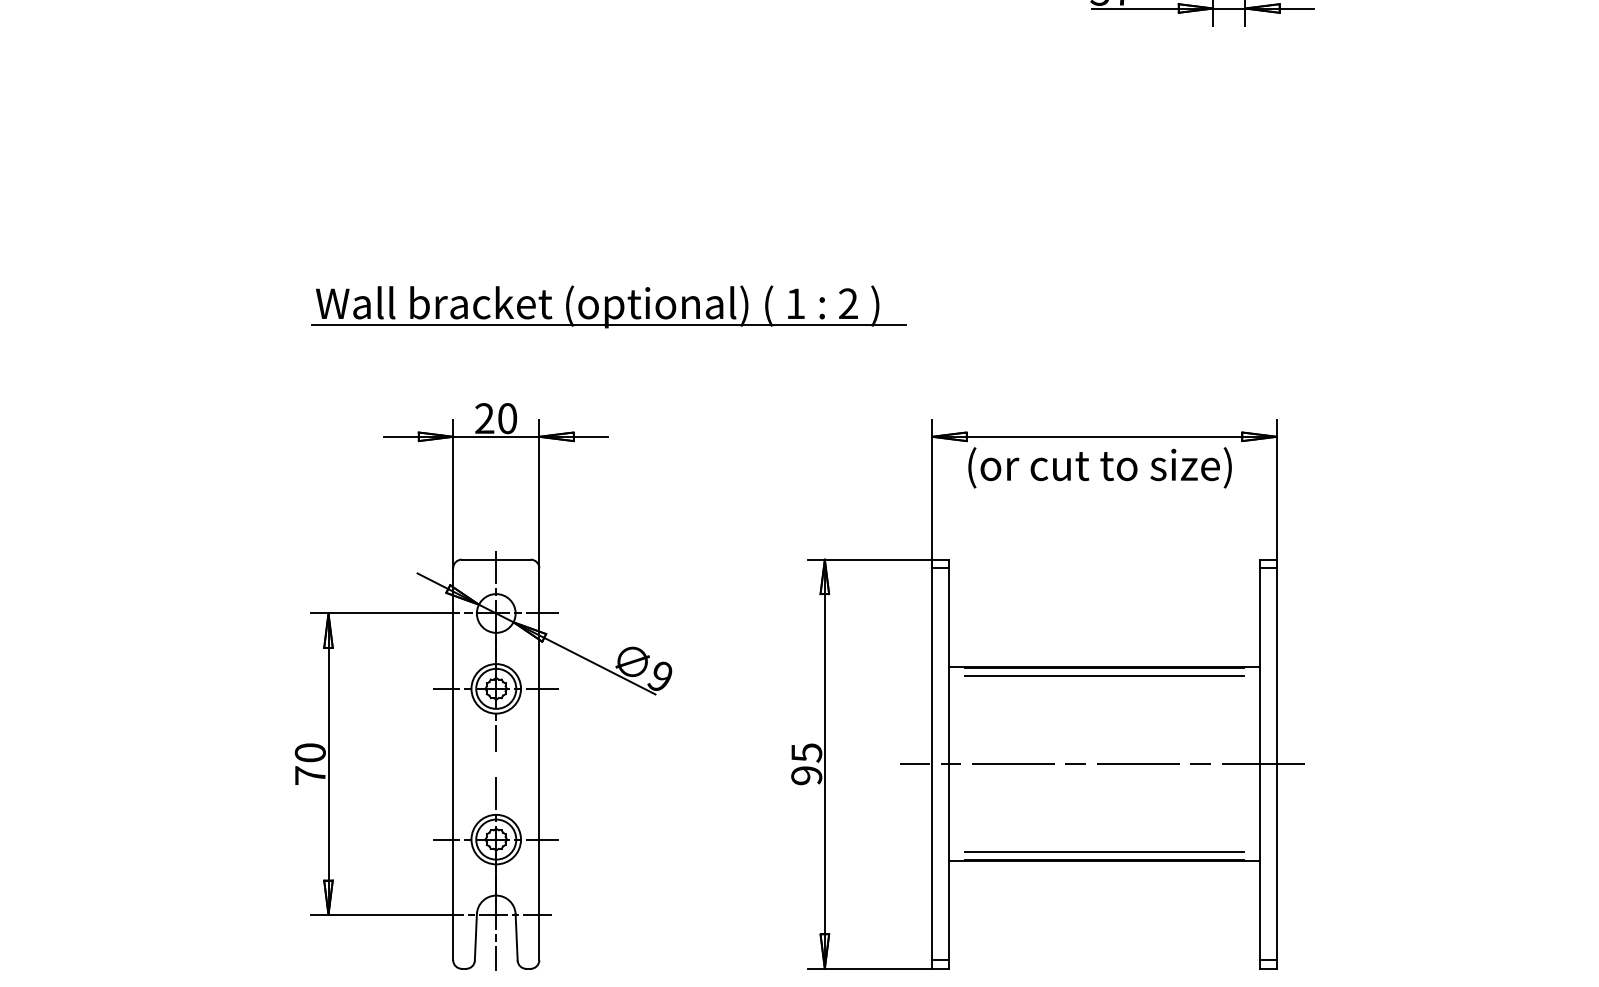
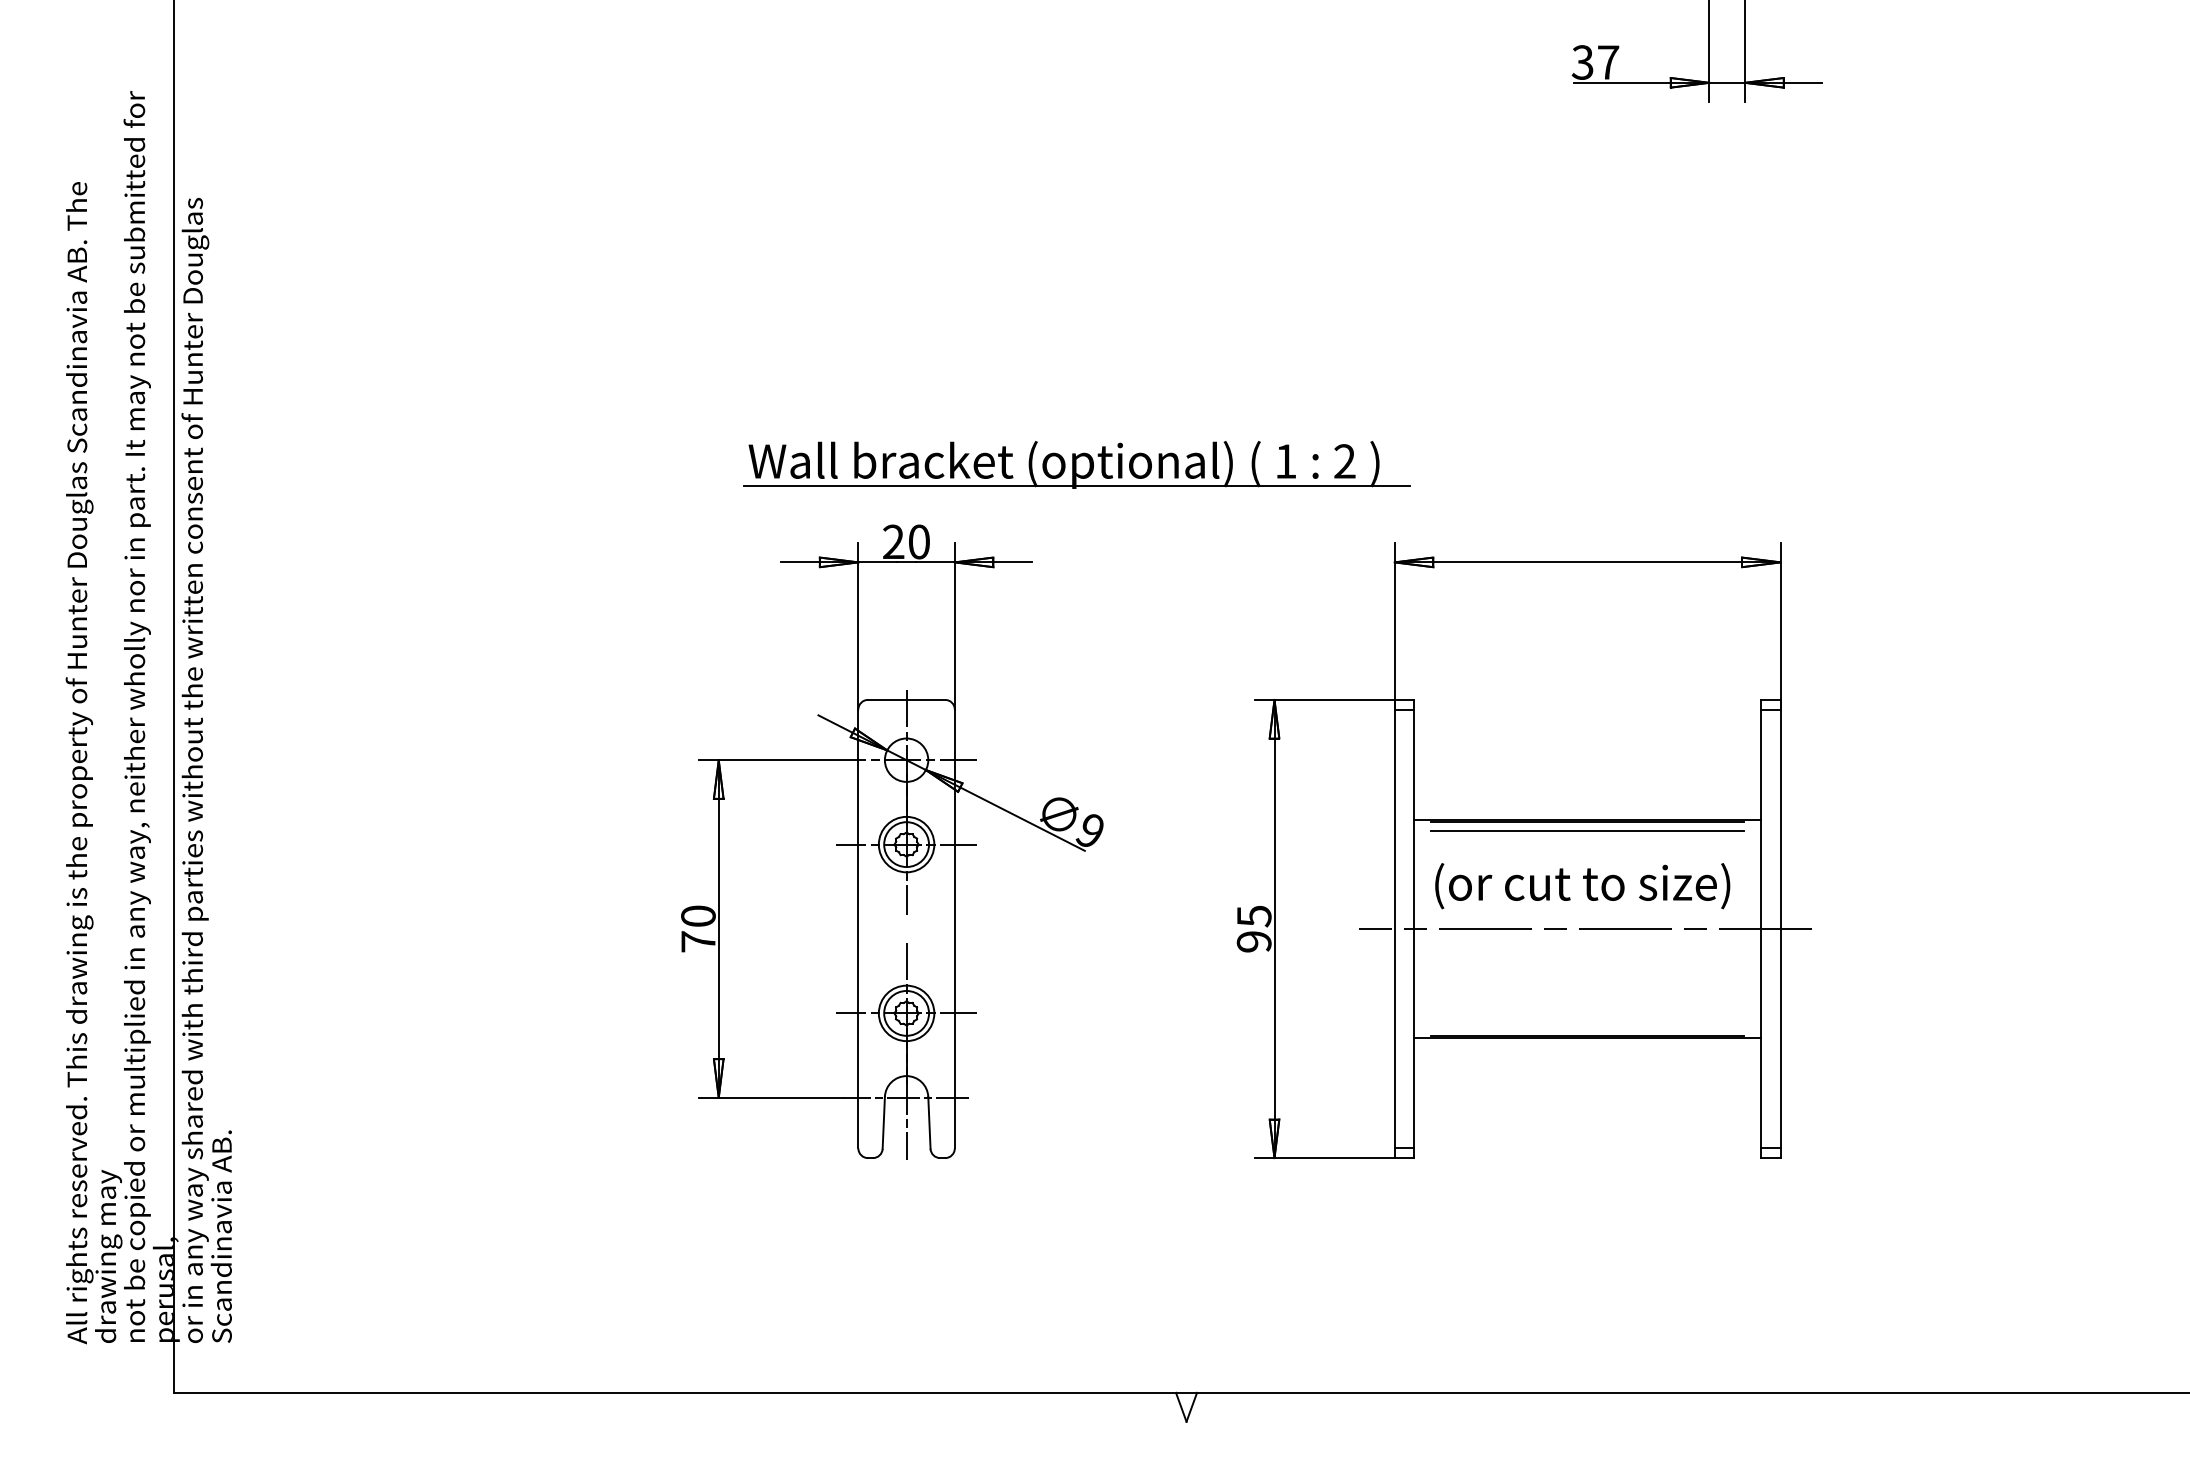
part: (608, 306) -> (1076, 464), moved
text: (1099, 468) -> (1582, 886), moved
line: (1104, 852) -> (1587, 1027), removed

